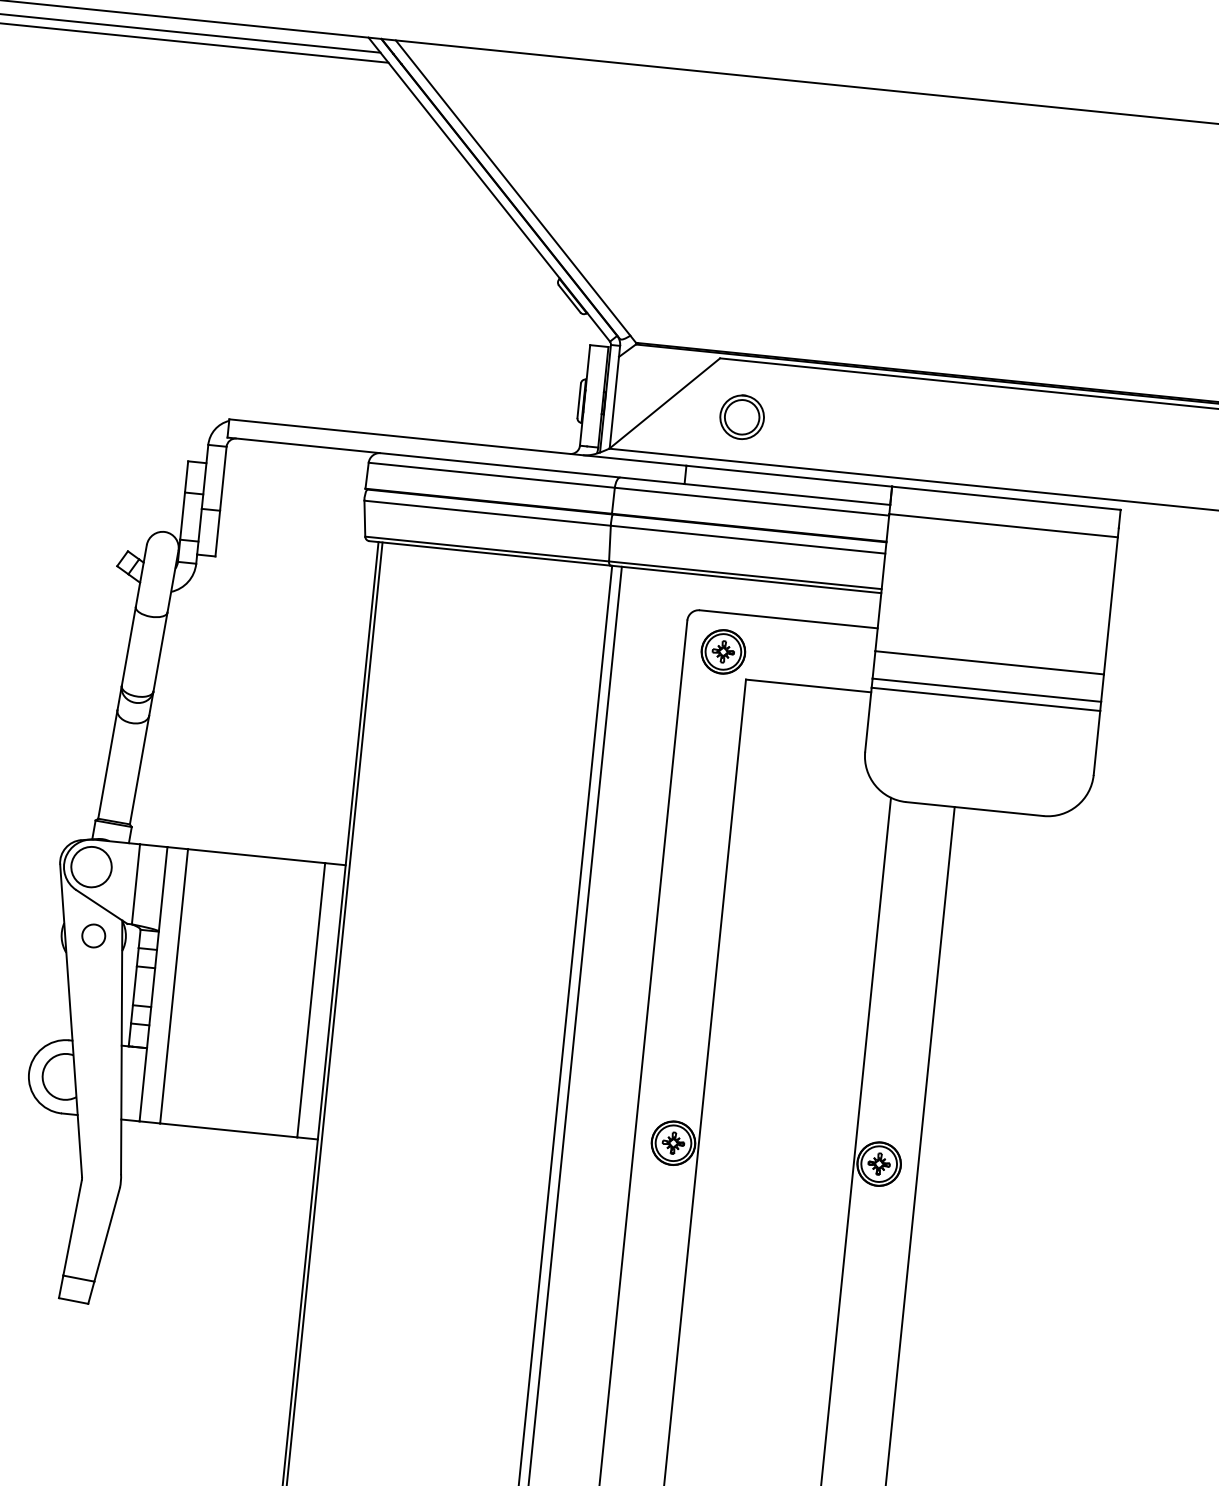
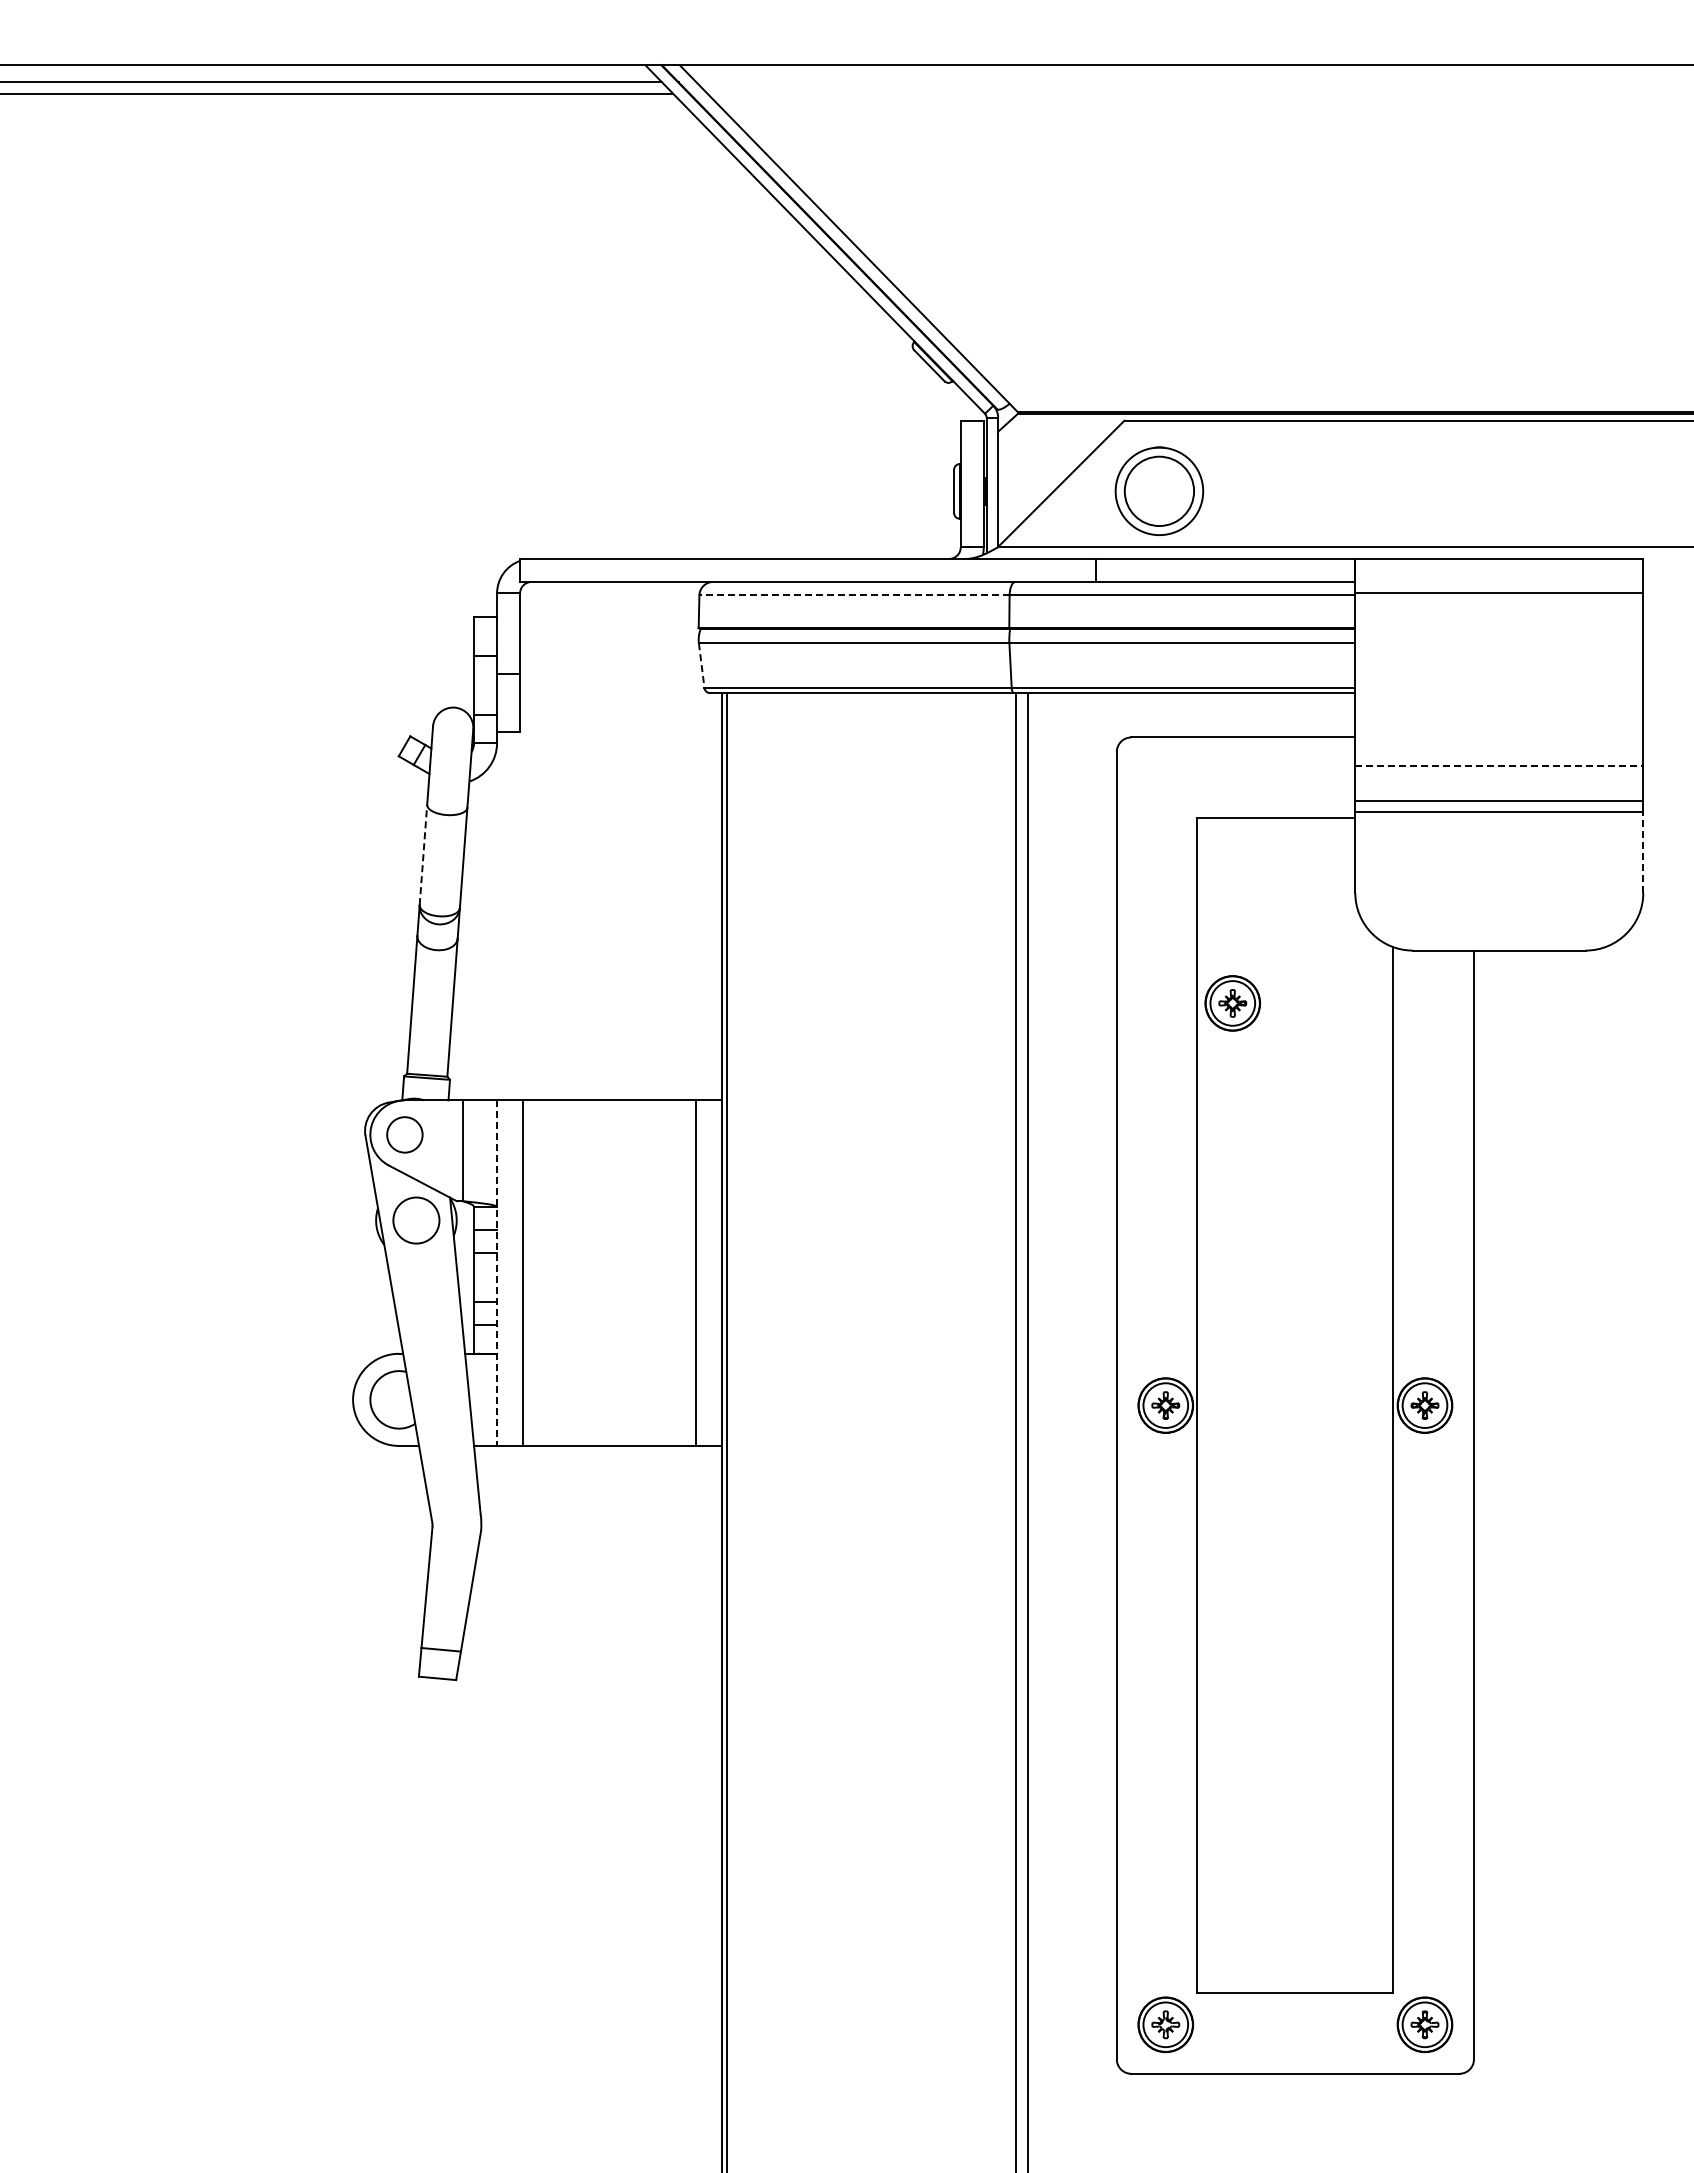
part: (742, 417) -> (1159, 491), size x1.6
line: (491, 475) -> (854, 595), solid -> dashed
line: (364, 518) -> (701, 665), solid -> dashed
line: (128, 646) -> (423, 854), solid -> dashed
part: (723, 651) -> (1232, 1003), moved
line: (989, 663) -> (1499, 766), solid -> dashed
line: (1097, 742) -> (1643, 852), solid -> dashed
circle: (91, 866) -> (404, 1134), size x0.7
circle: (93, 935) -> (416, 1220), size x1.6
line: (153, 984) -> (497, 1273), solid -> dashed

